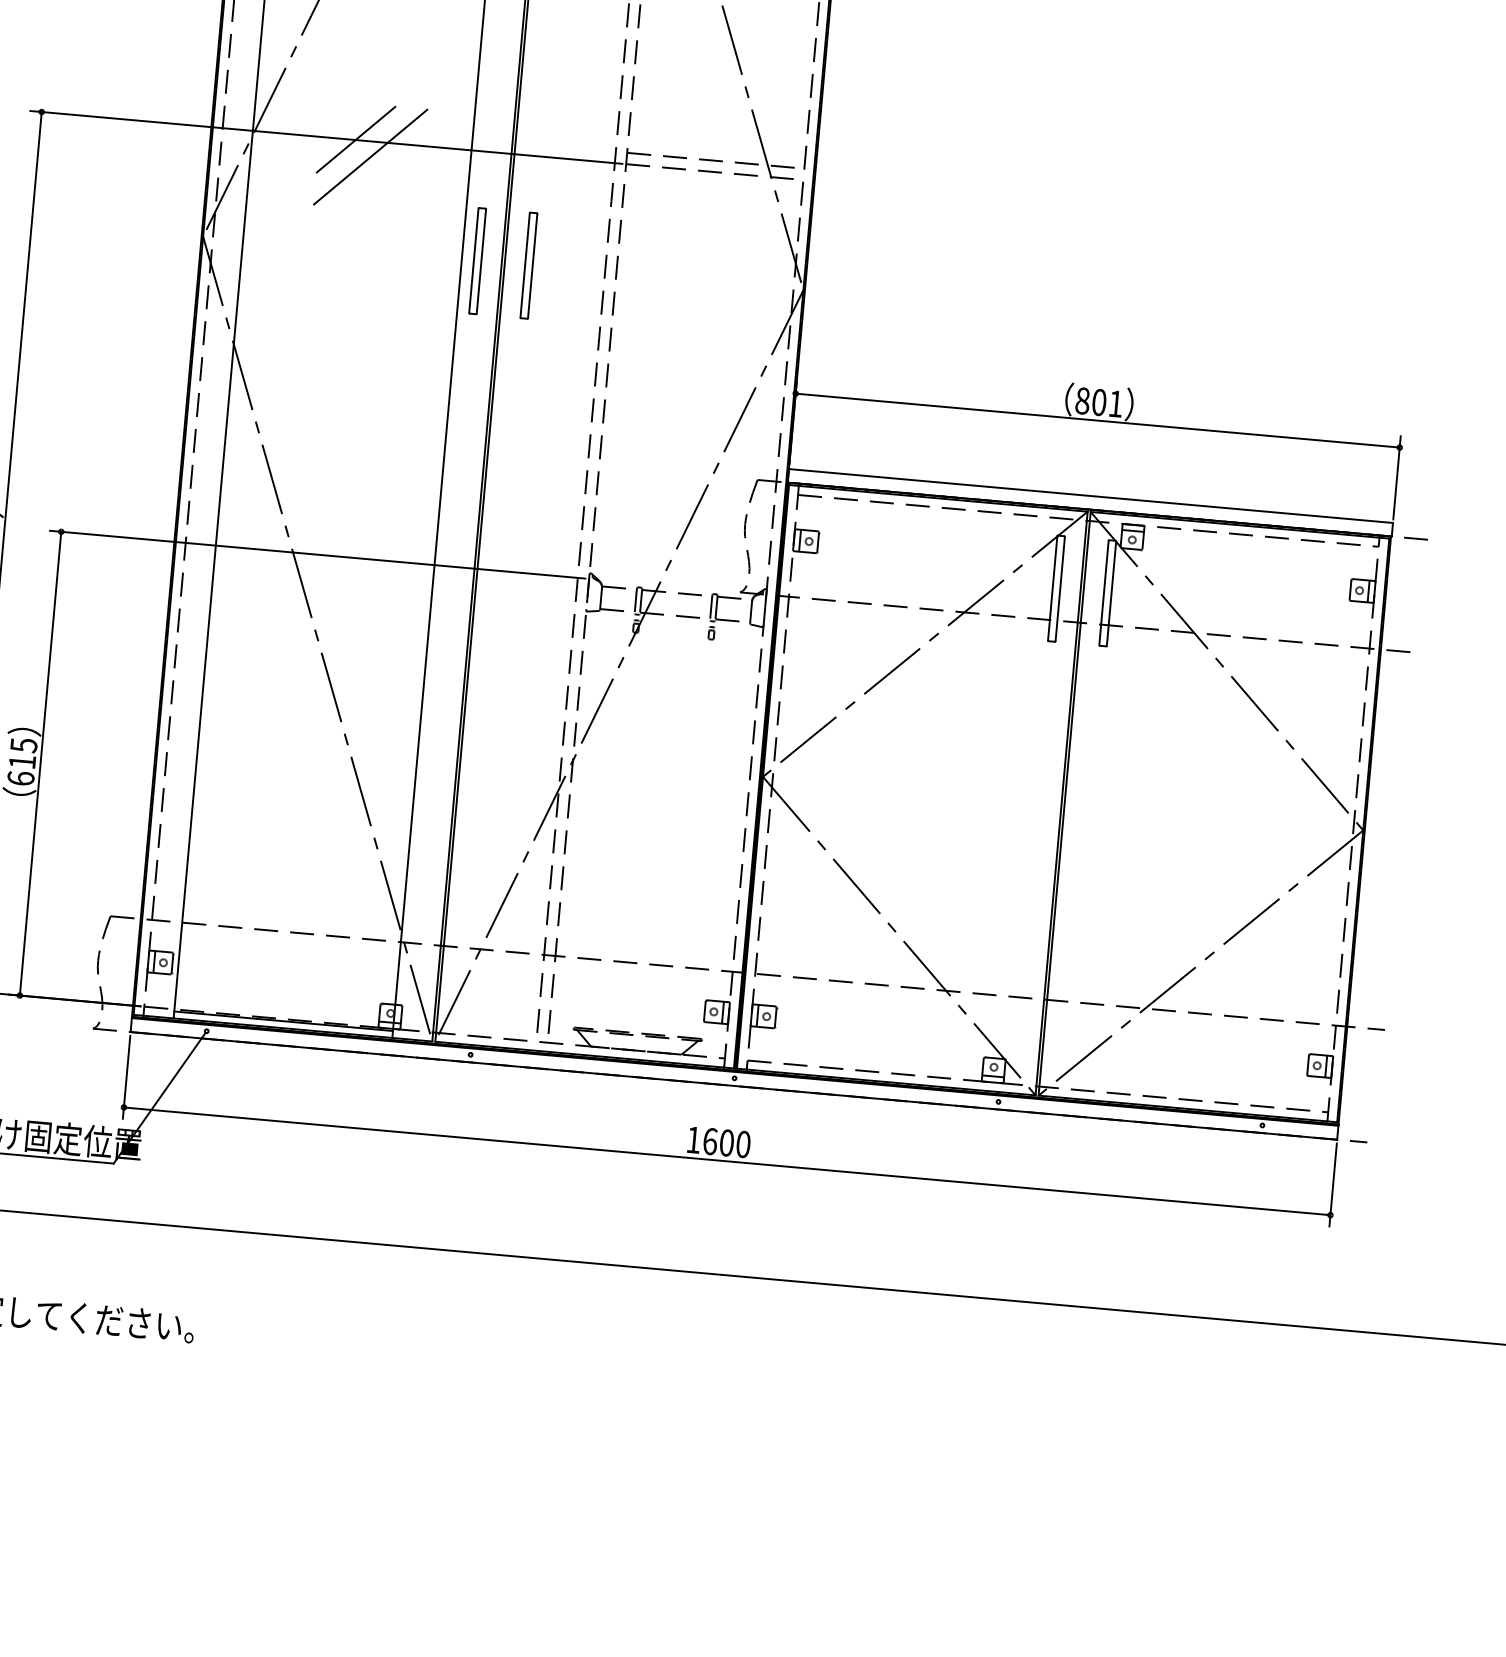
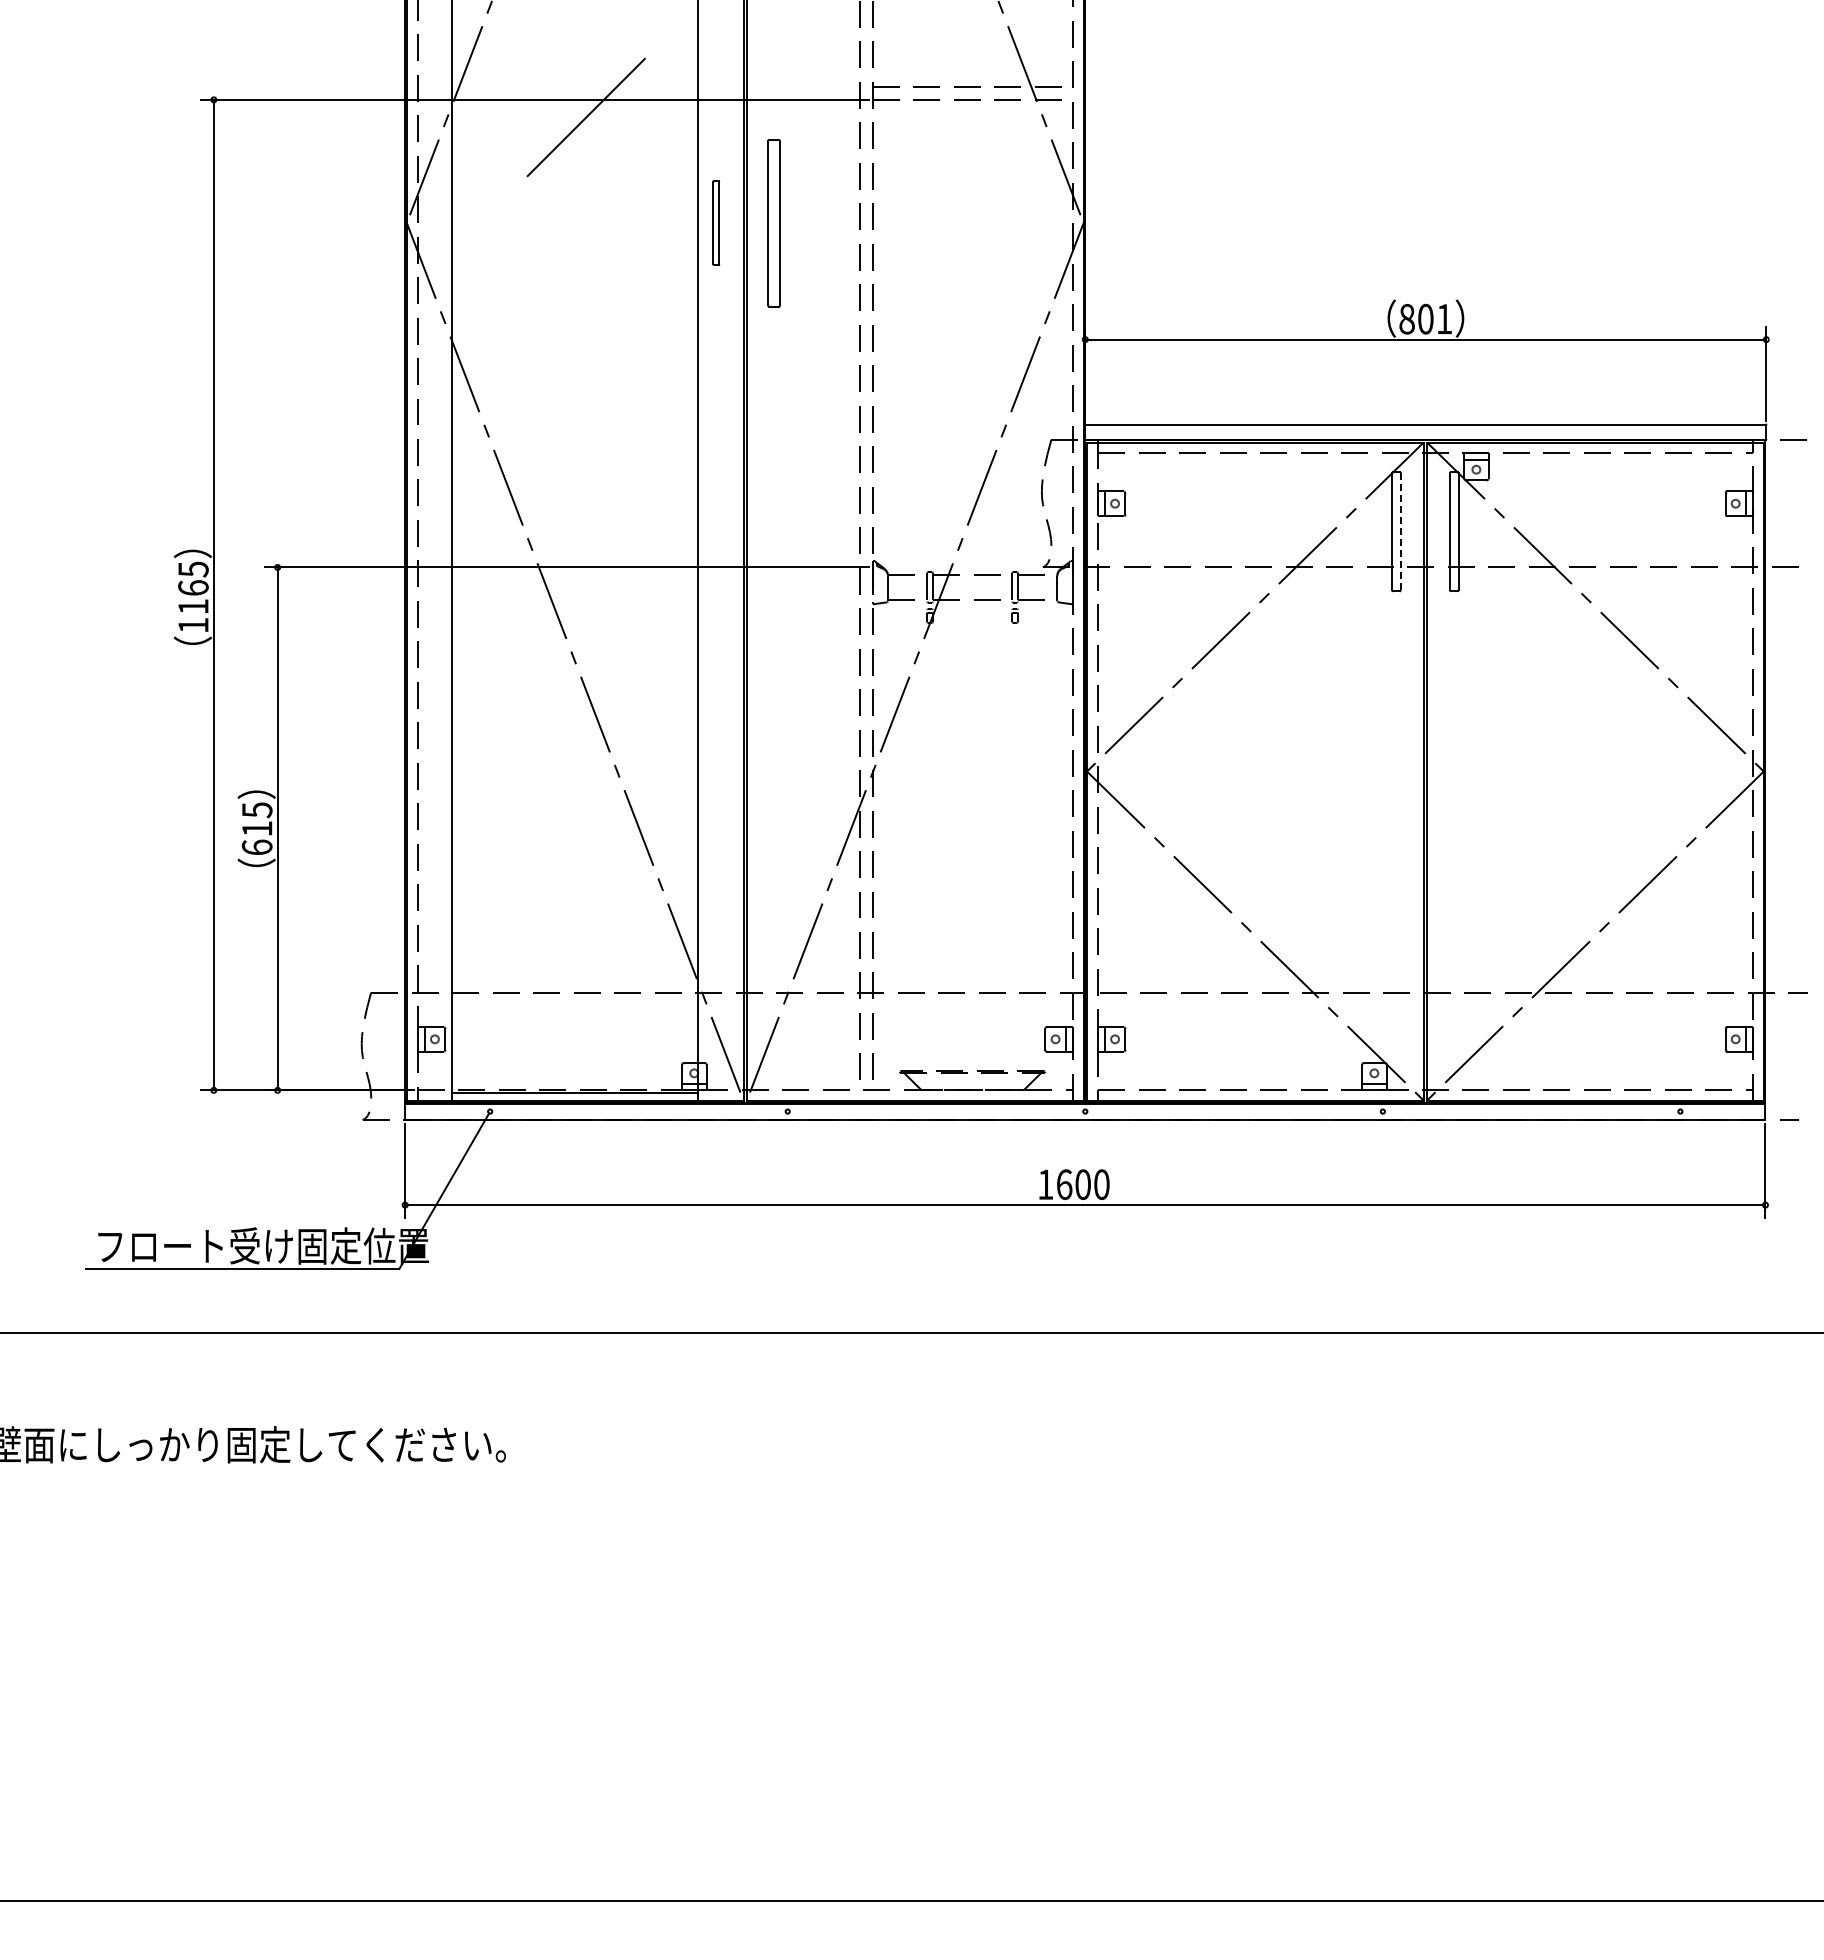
line: (355, 138) -> (567, 98), removed
part: (477, 260) -> (716, 222), size x0.7
part: (529, 265) -> (774, 222), size x1.4
line: (1060, 588) -> (1400, 531), solid -> dashed

